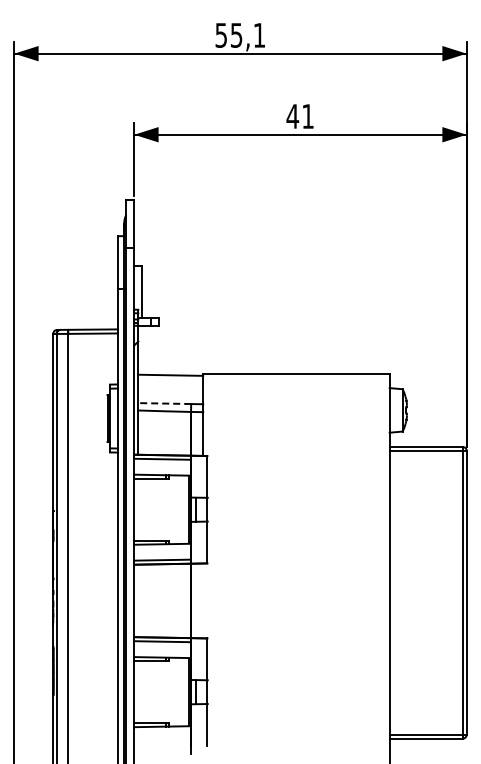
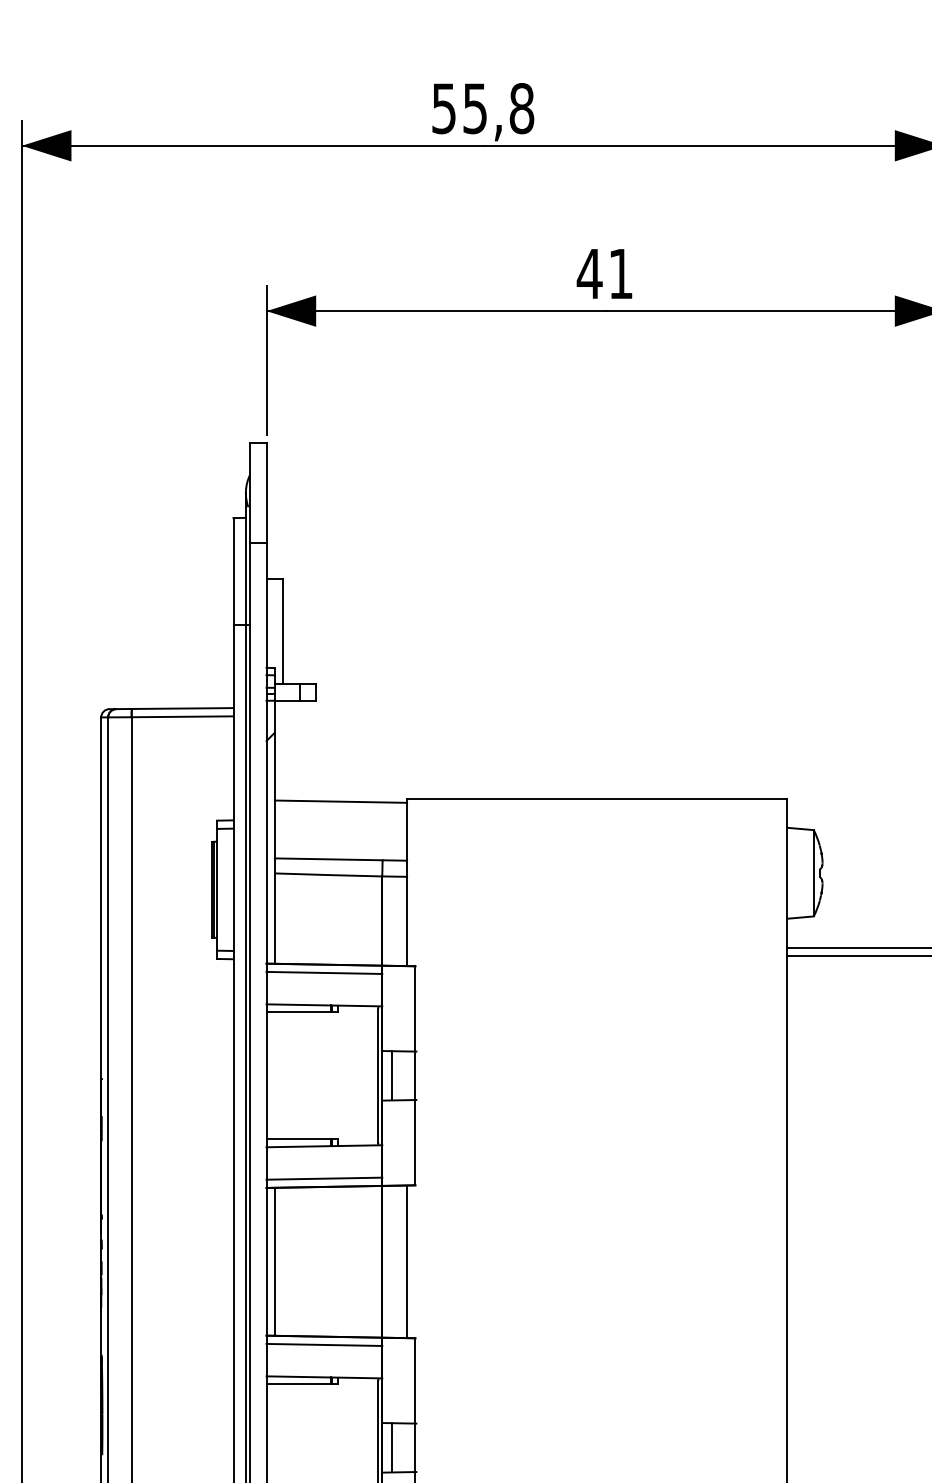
text: (259, 34) -> (521, 106), 55,1 -> 55,8
line: (164, 403) -> (328, 859), dashed -> solid
line: (138, 600) -> (275, 1260), added
line: (203, 600) -> (407, 1260), added

